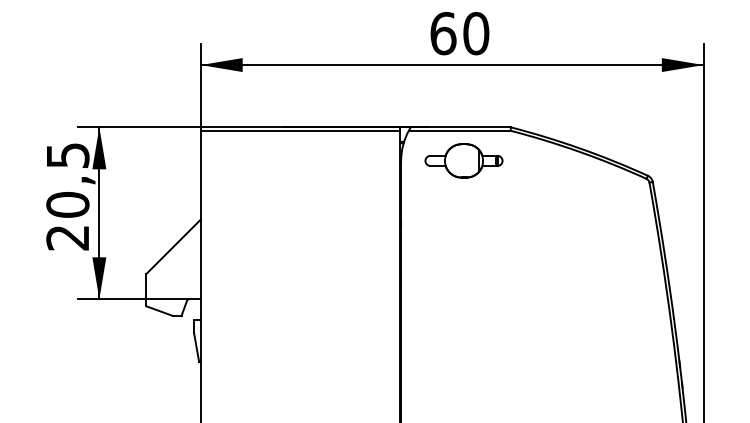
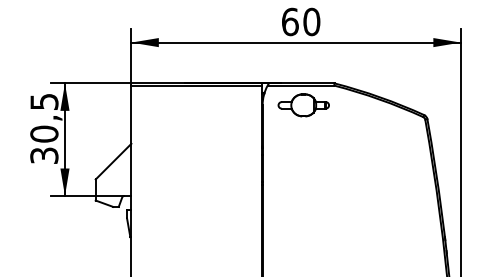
text: (68, 237) -> (44, 155), 20,5 -> 30,5

